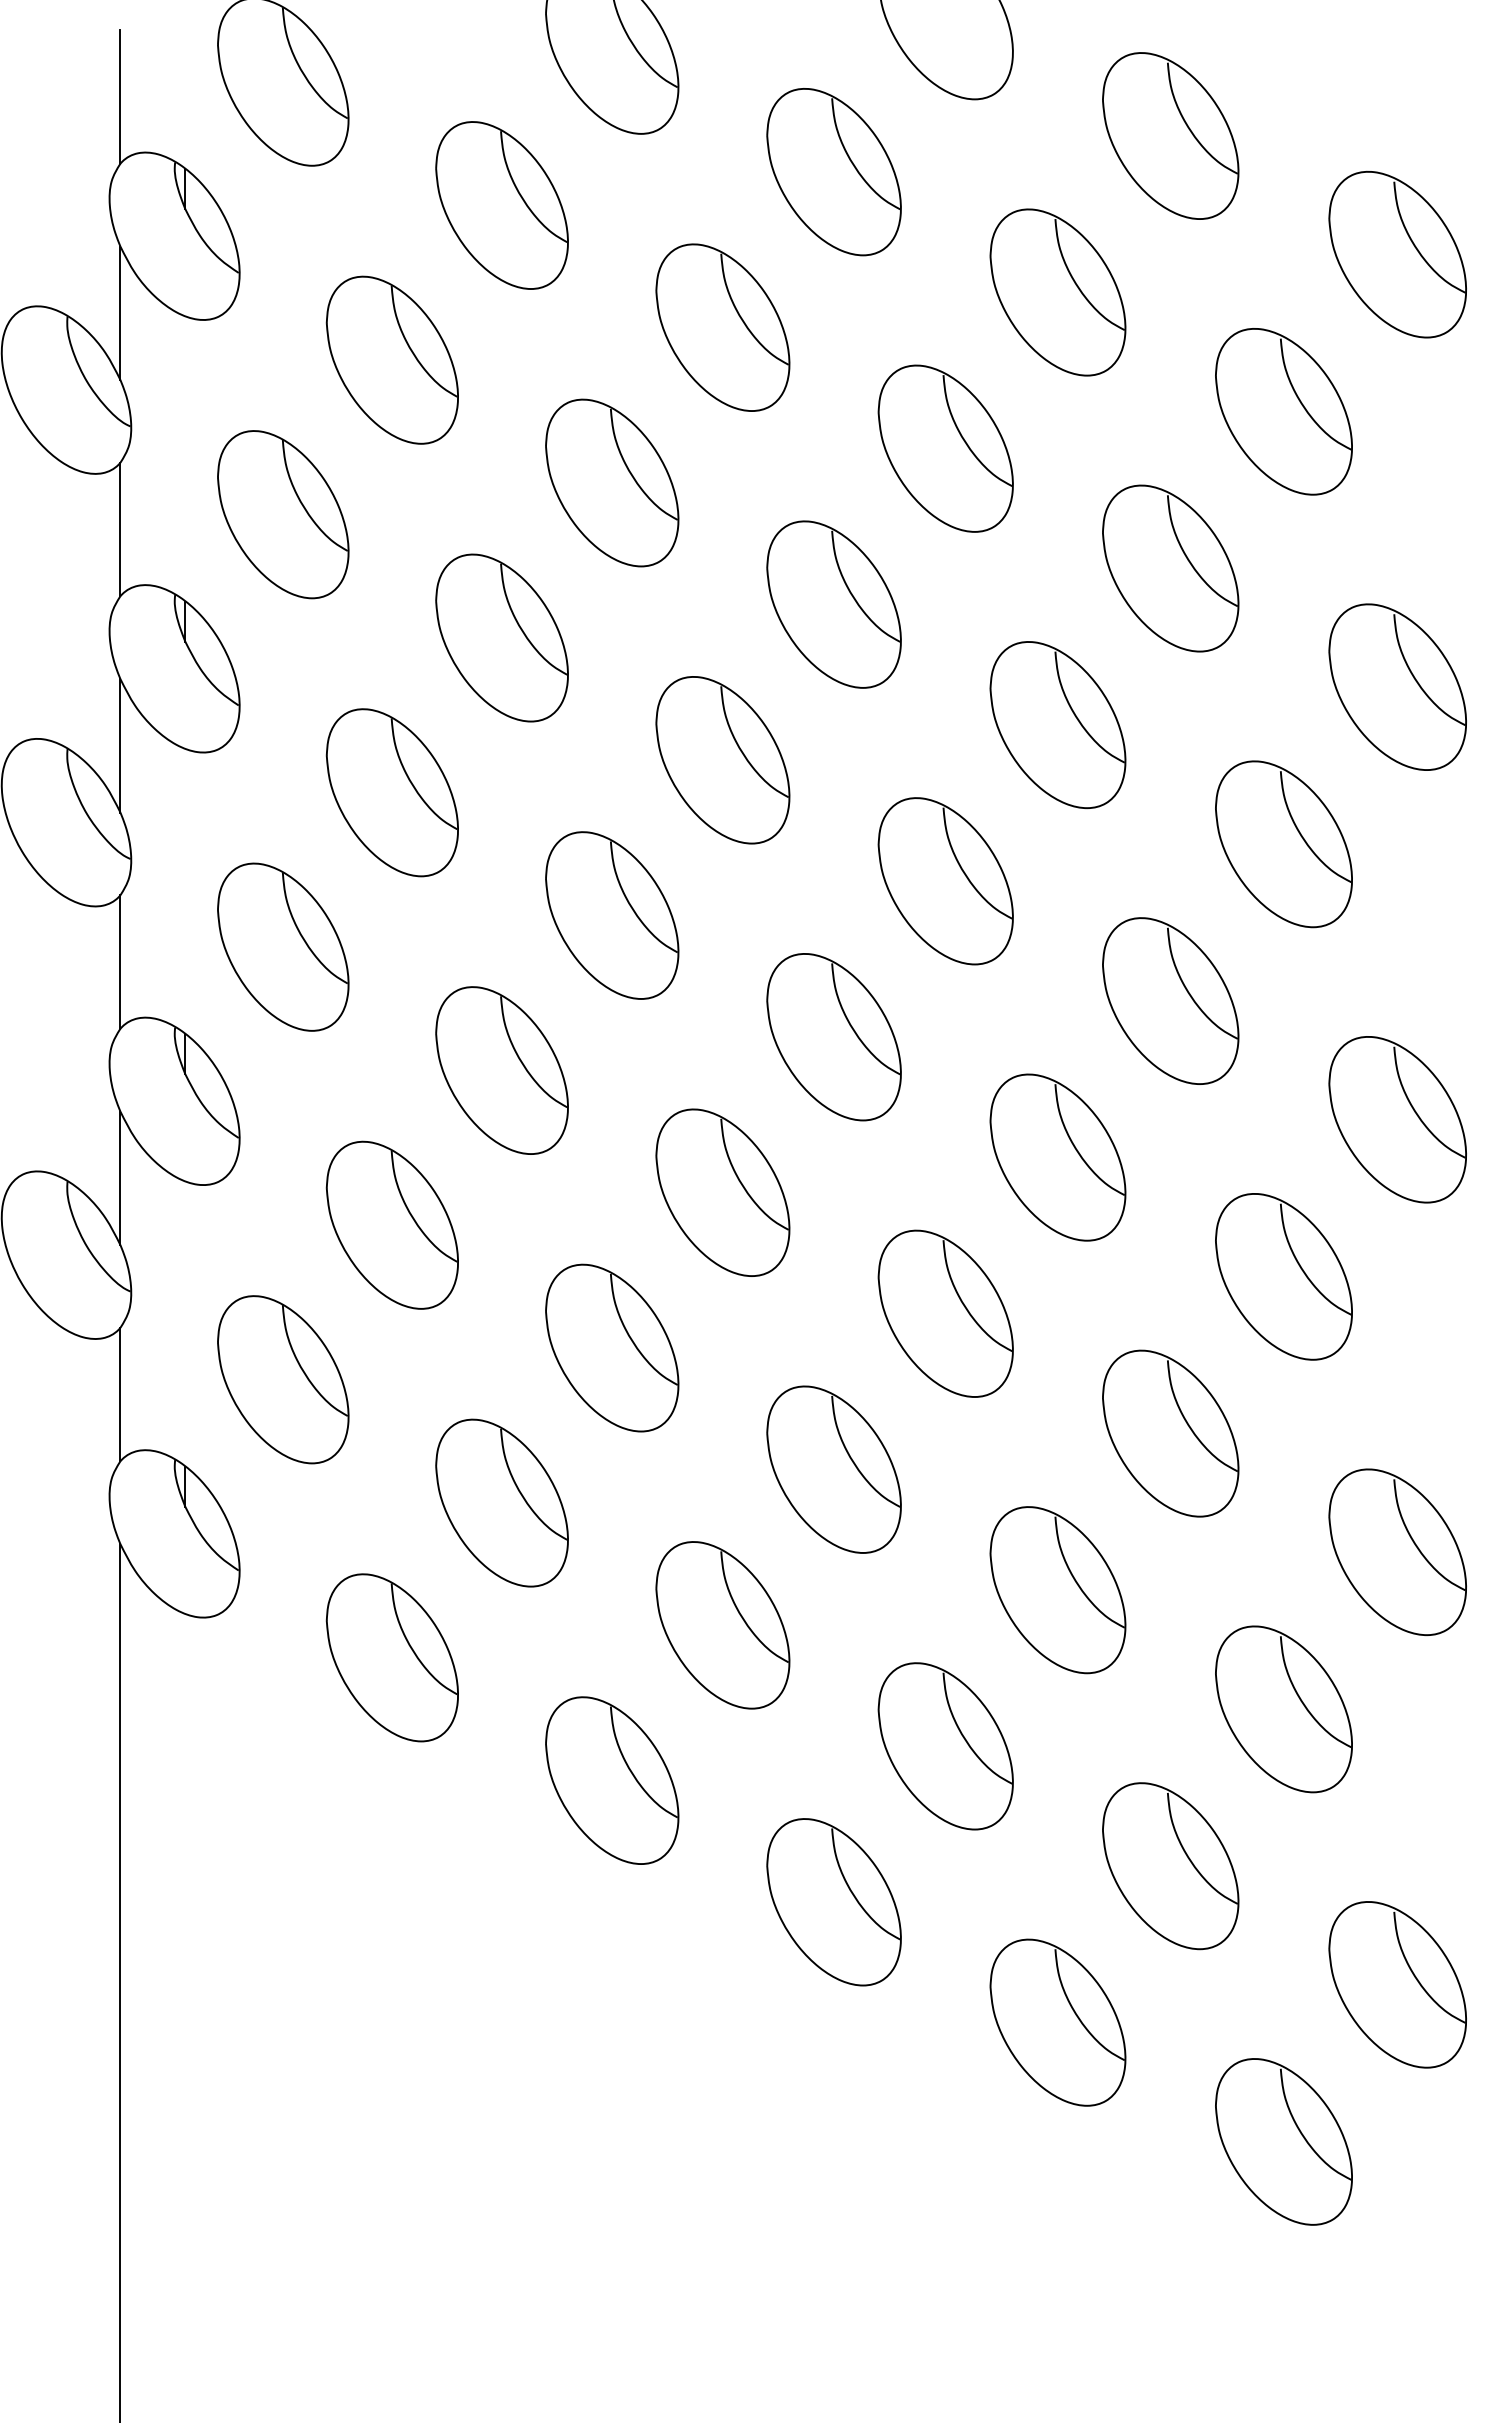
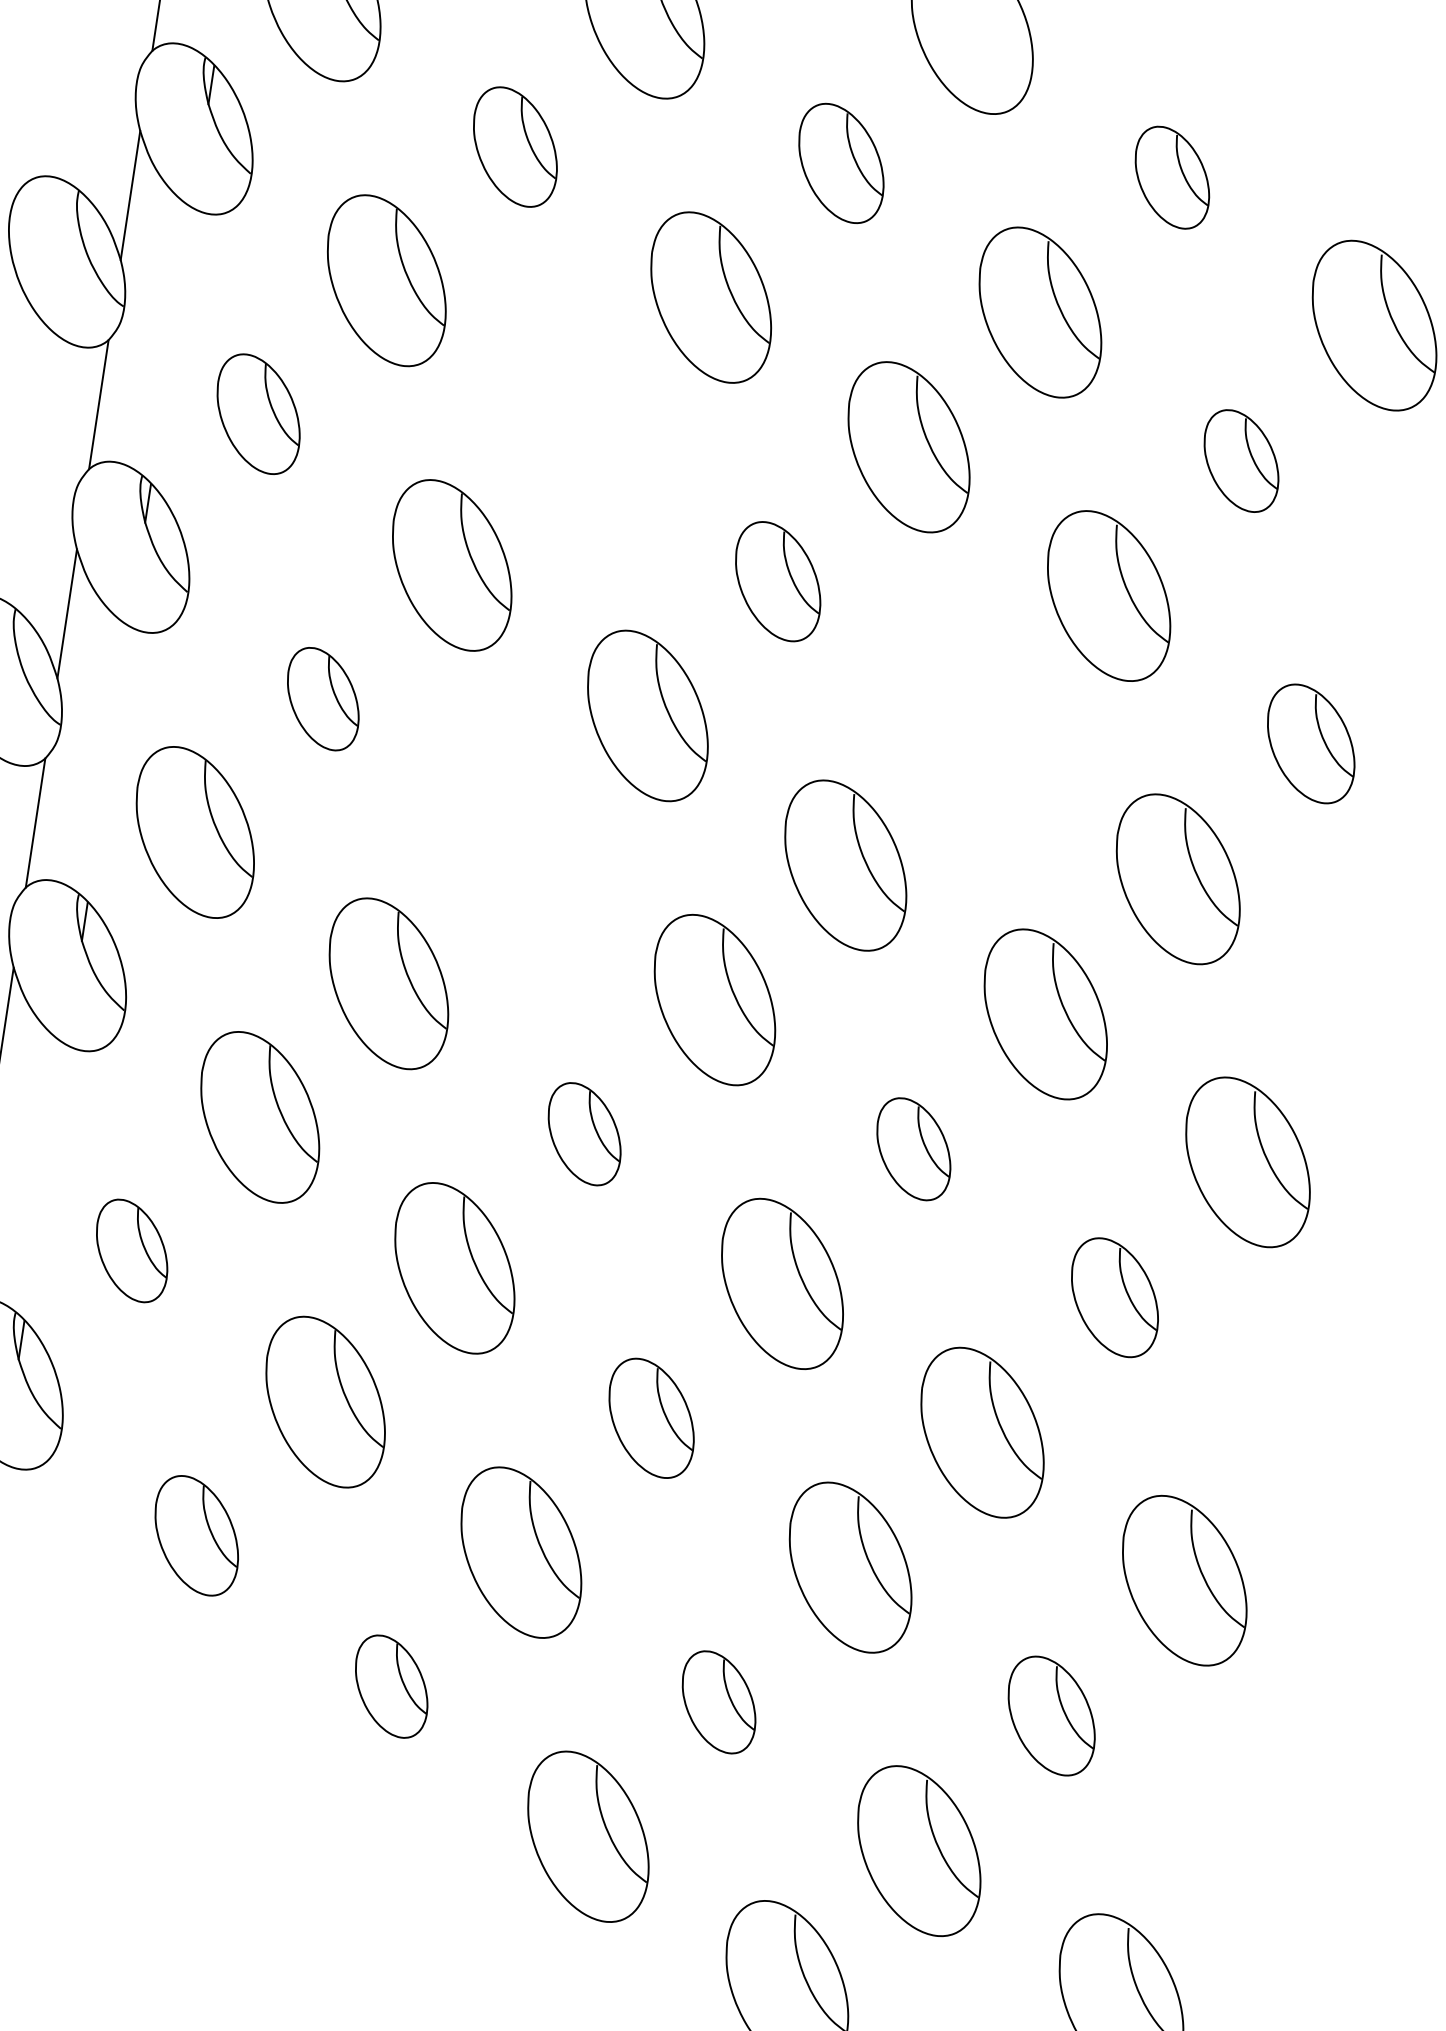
part: (1170, 135) -> (1172, 177), size x0.6
part: (833, 172) -> (840, 163), size x0.7
part: (501, 205) -> (514, 147), size x0.7
part: (1283, 411) -> (1241, 460), size x0.6
part: (612, 482) -> (581, 431), removed
part: (283, 514) -> (258, 414), size x0.7
part: (833, 604) -> (777, 581), size x0.7
part: (1397, 686) -> (1311, 743), size x0.7
part: (1057, 725) -> (976, 731), removed
part: (391, 792) -> (322, 698), size x0.6
part: (612, 915) -> (518, 849), removed
part: (1057, 1157) -> (913, 1149), size x0.6
part: (722, 1192) -> (584, 1133), size x0.6
part: (1283, 1276) -> (1114, 1297), size x0.7
part: (283, 1379) -> (132, 1250), size x0.6
part: (833, 1469) -> (651, 1418), size x0.7
part: (391, 1657) -> (196, 1535), size x0.7
part: (1283, 1709) -> (1051, 1716), size x0.7
part: (945, 1746) -> (718, 1702), size x0.6
part: (612, 1780) -> (391, 1686), size x0.6

